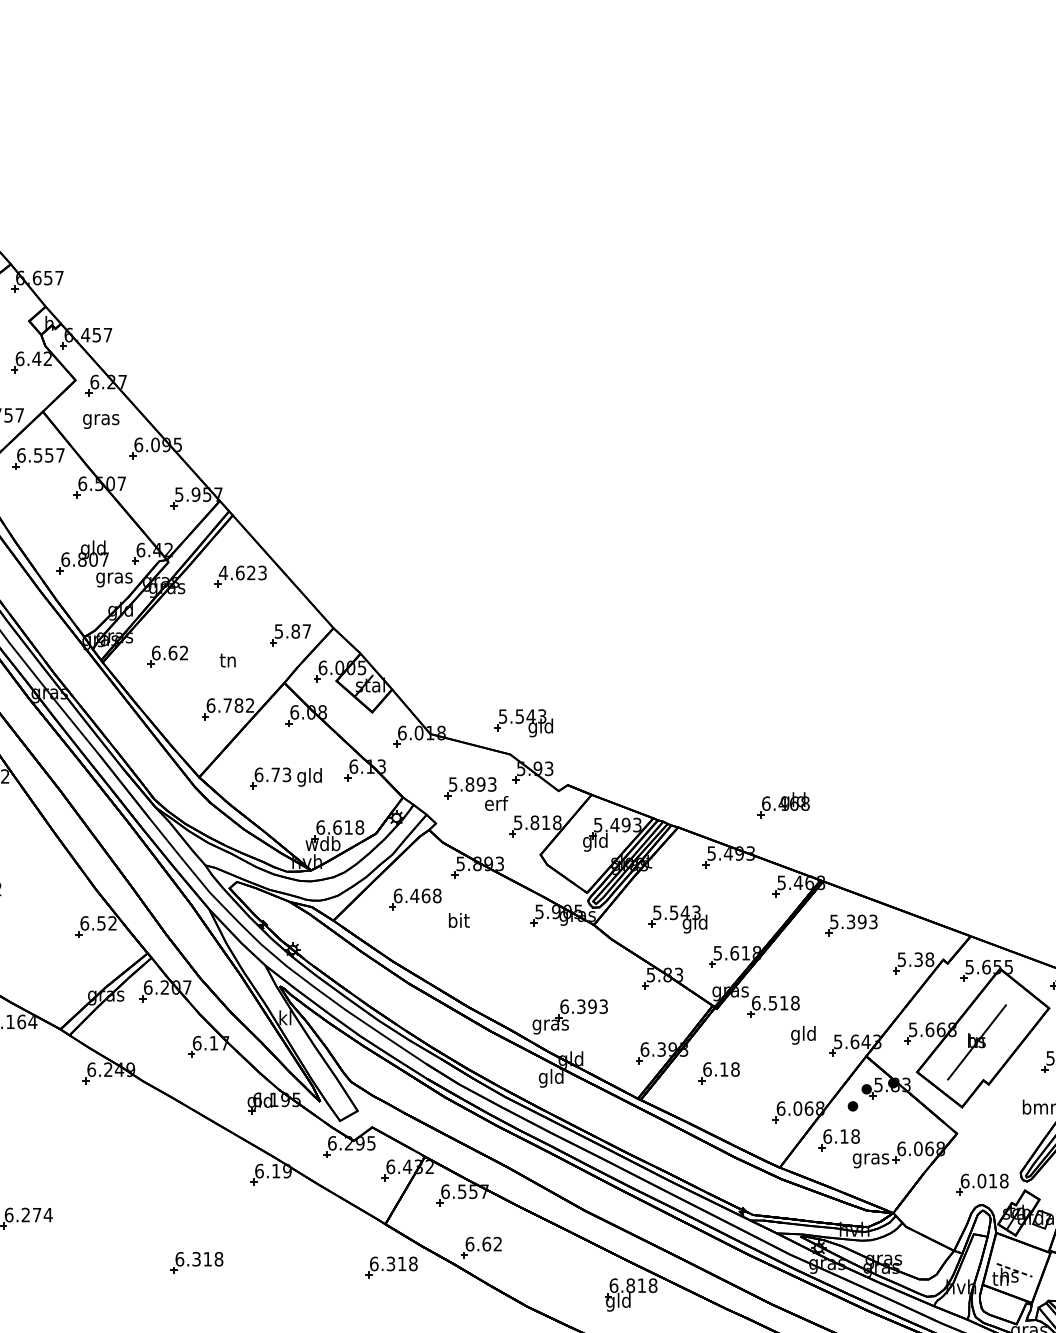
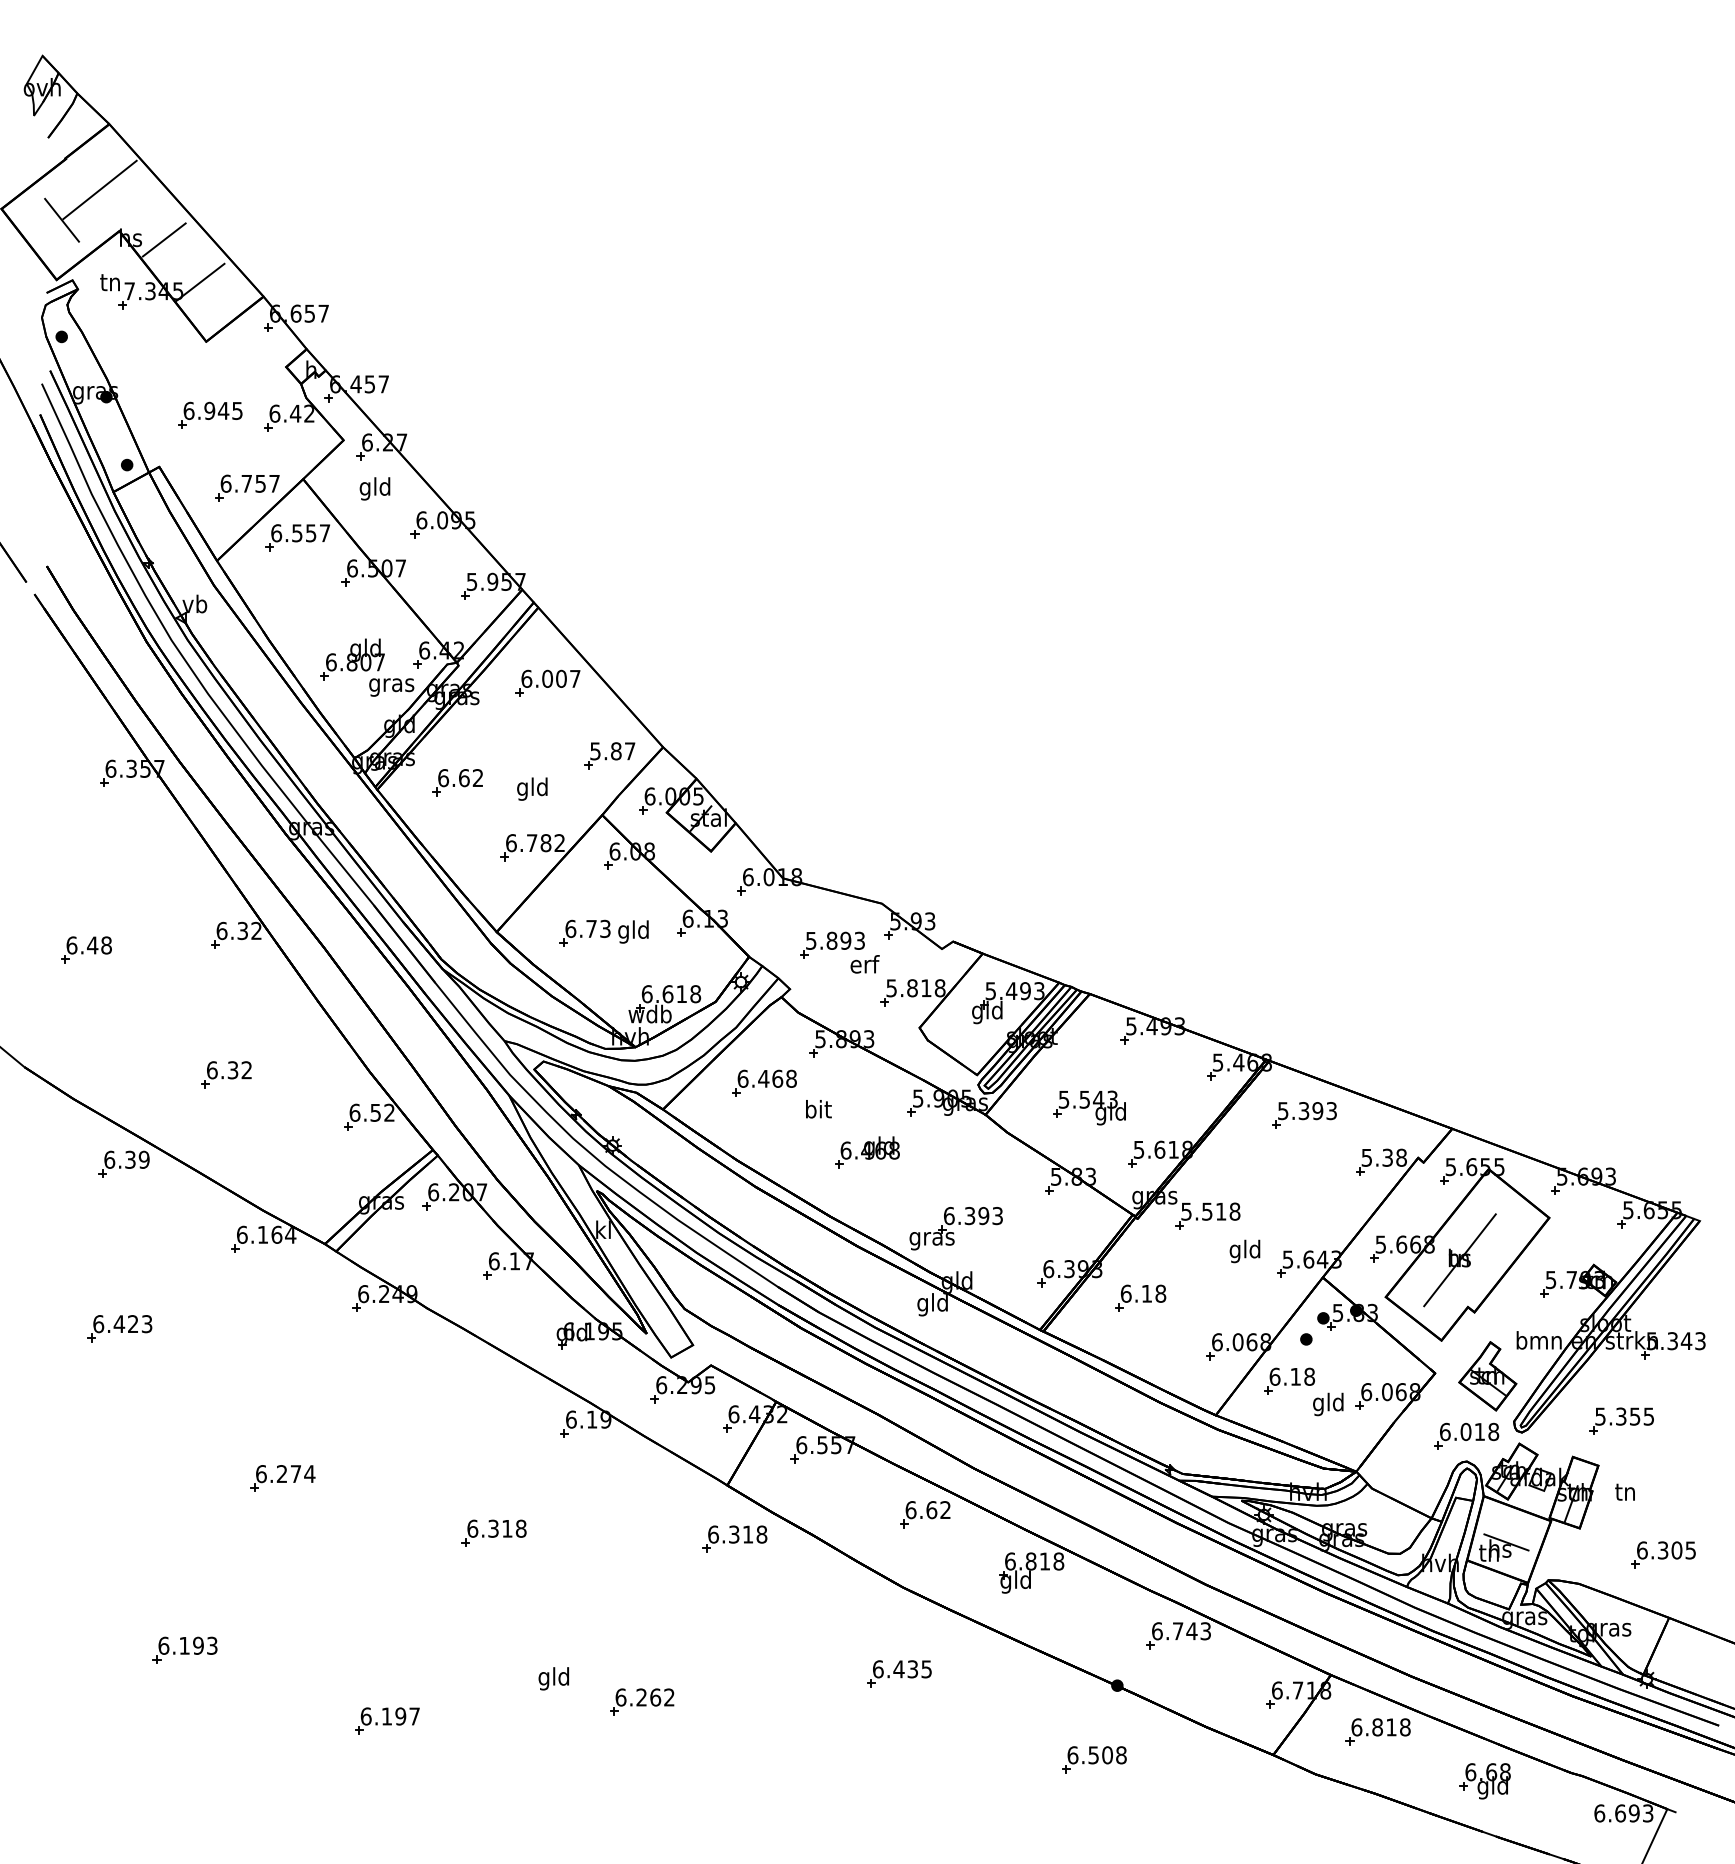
text: (100, 419) -> (374, 488), gras -> gld
text: (242, 572) -> (550, 678), 4.623 -> 6.007
text: (228, 661) -> (532, 788), tn -> gld
part: (523, 722) -> (898, 864), removed
part: (783, 805) -> (867, 1152), moved
text: (756, 1003) -> (1186, 1211), 6.518 -> 5.518
part: (999, 1136) -> (1487, 1376), added
text: (870, 1158) -> (1328, 1404), gras -> gld
part: (481, 1247) -> (925, 1514), moved
line: (1014, 1270) -> (1506, 1542), dashed -> solid

